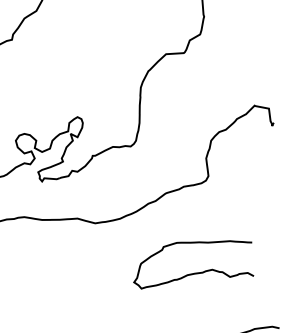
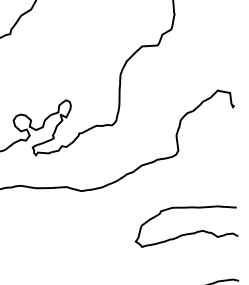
curve: (193, 272) -> (186, 233), moved

